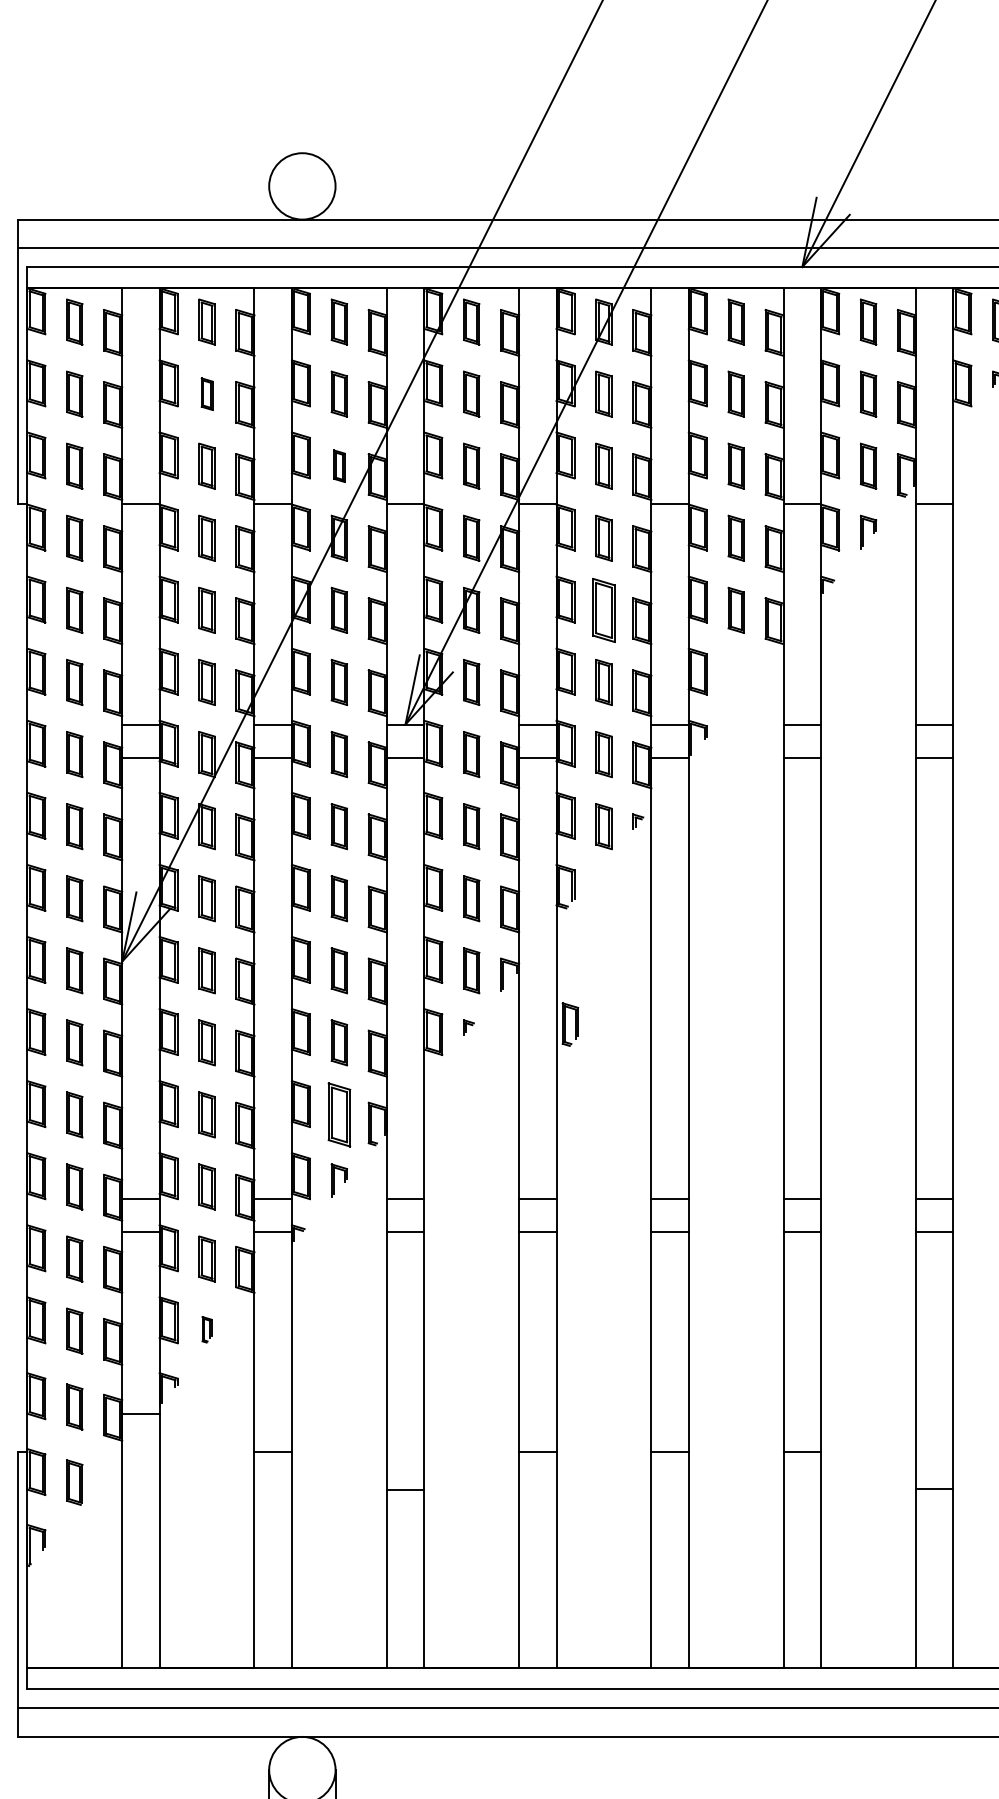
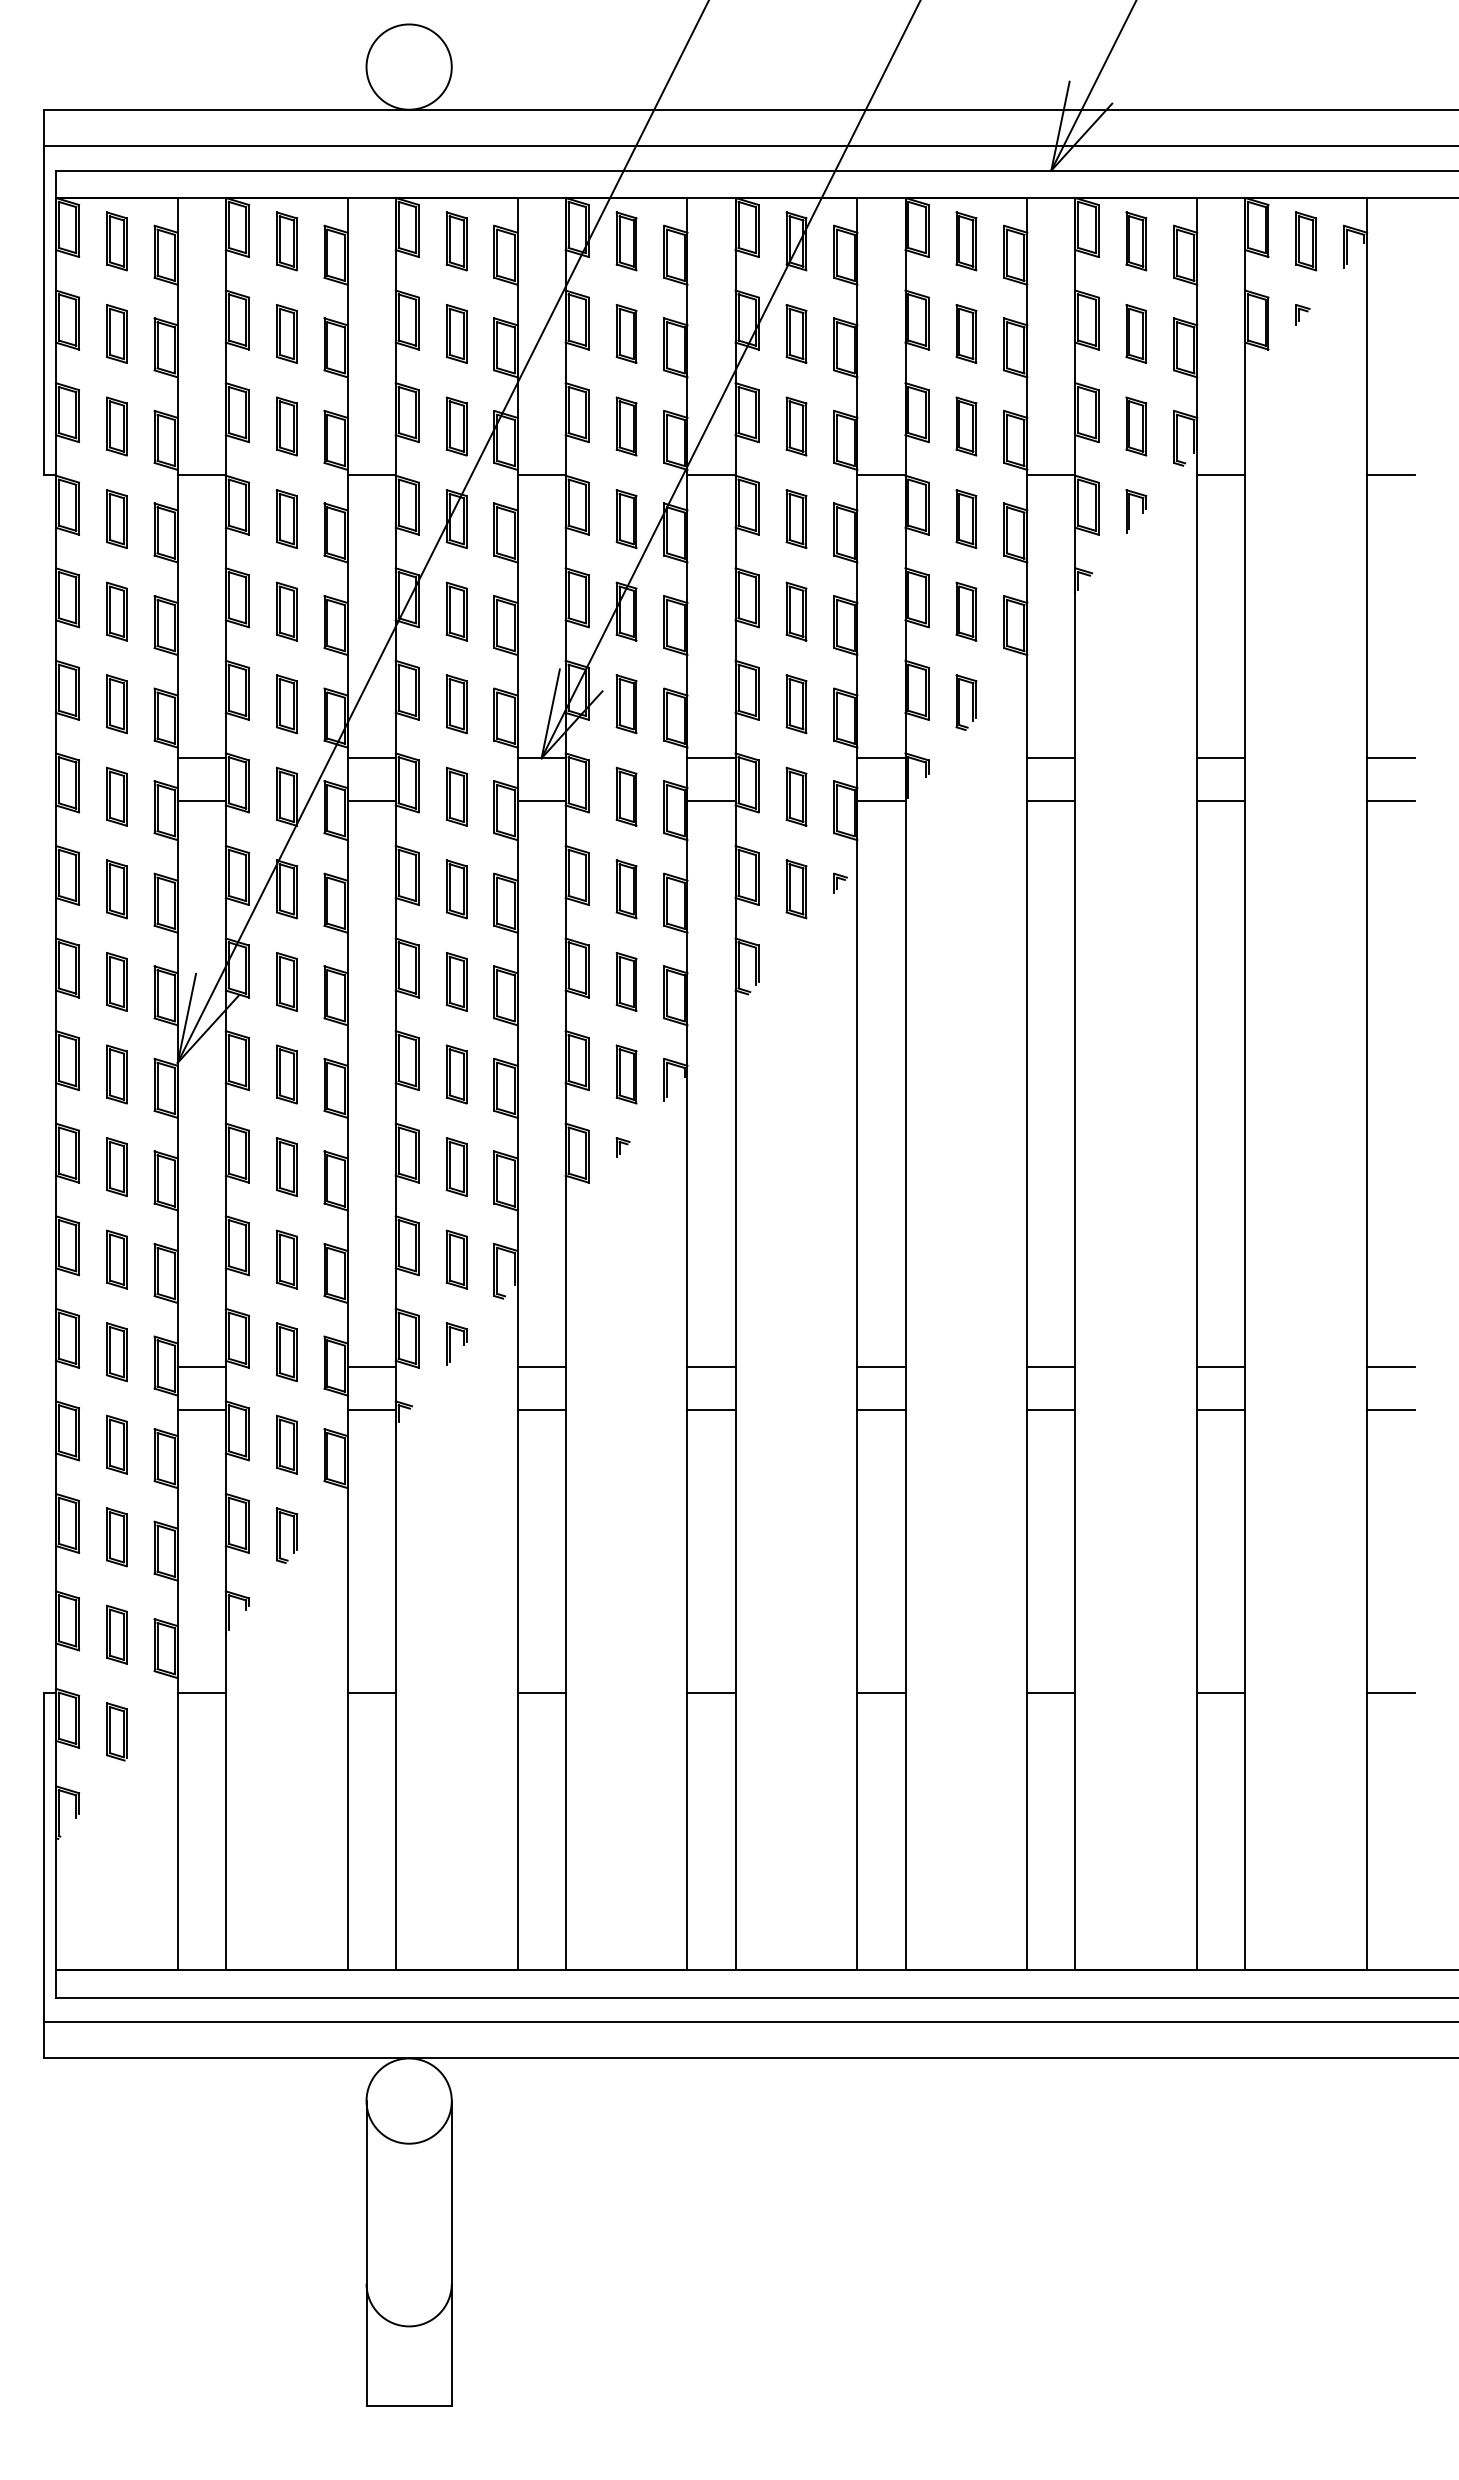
part: (206, 393) -> (286, 333), size x1.43
part: (339, 466) -> (456, 426), size x1.43
part: (603, 610) -> (796, 611), size x0.71
part: (570, 1024) -> (966, 702), moved
part: (339, 1114) -> (456, 1259), size x0.71
part: (206, 1329) -> (286, 1535), size x1.67
line: (140, 1414) -> (201, 1693), moved
line: (934, 1489) -> (1221, 1693), moved
line: (405, 1490) -> (541, 1693), moved

